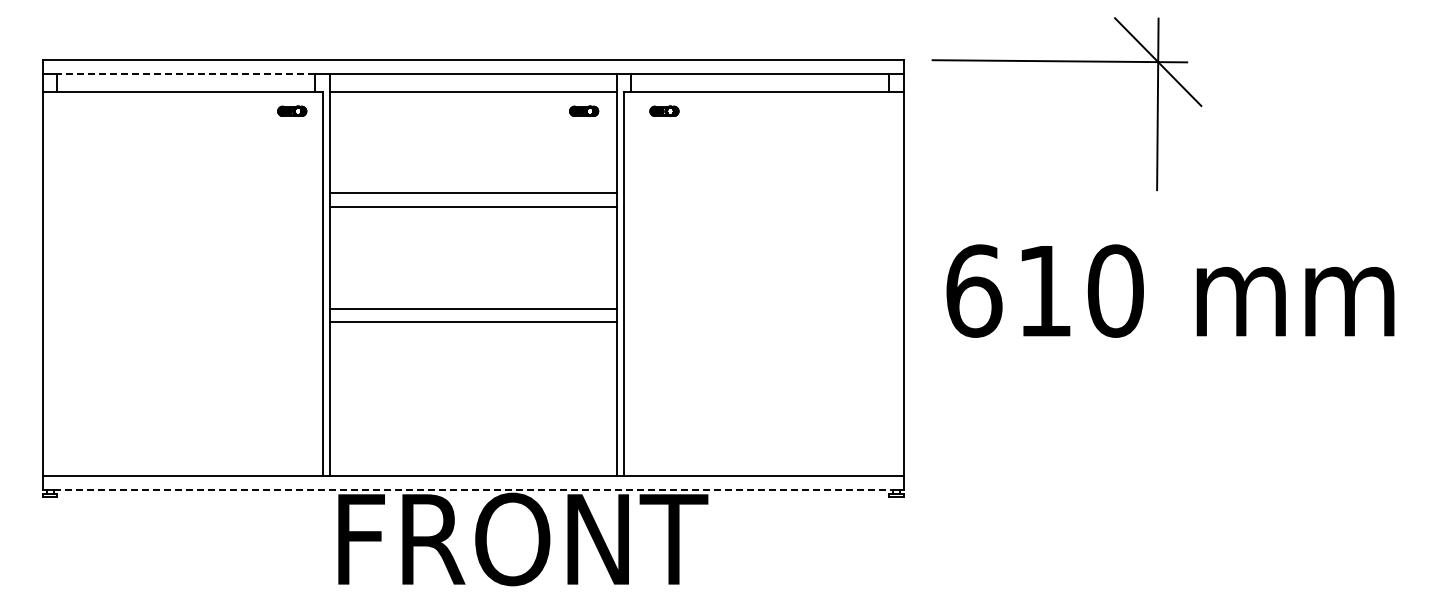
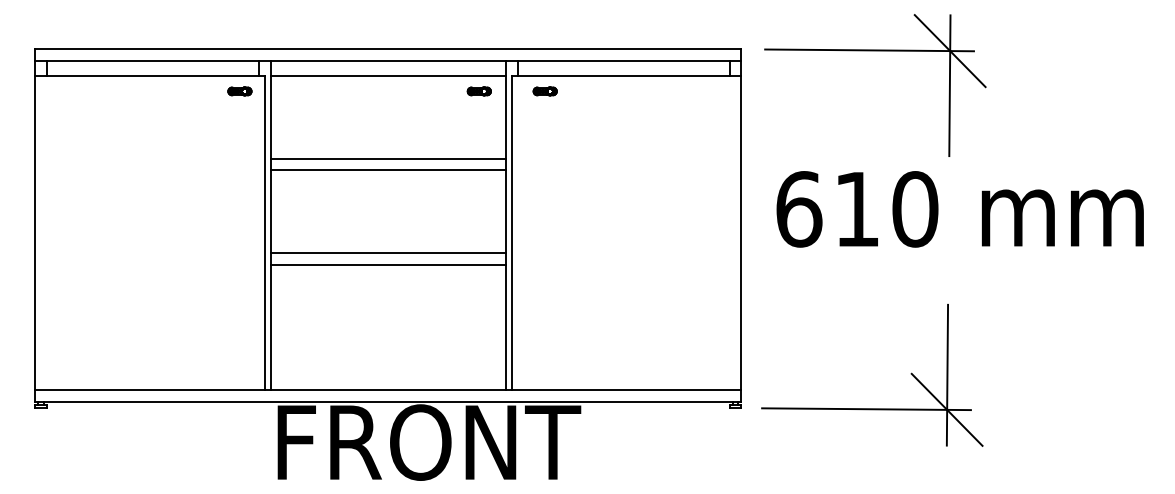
line: (185, 74) -> (152, 61), dashed -> solid
text: (1170, 290) -> (960, 208), moved
line: (473, 490) -> (388, 402), dashed -> solid
part: (1063, 497) -> (872, 408), added

